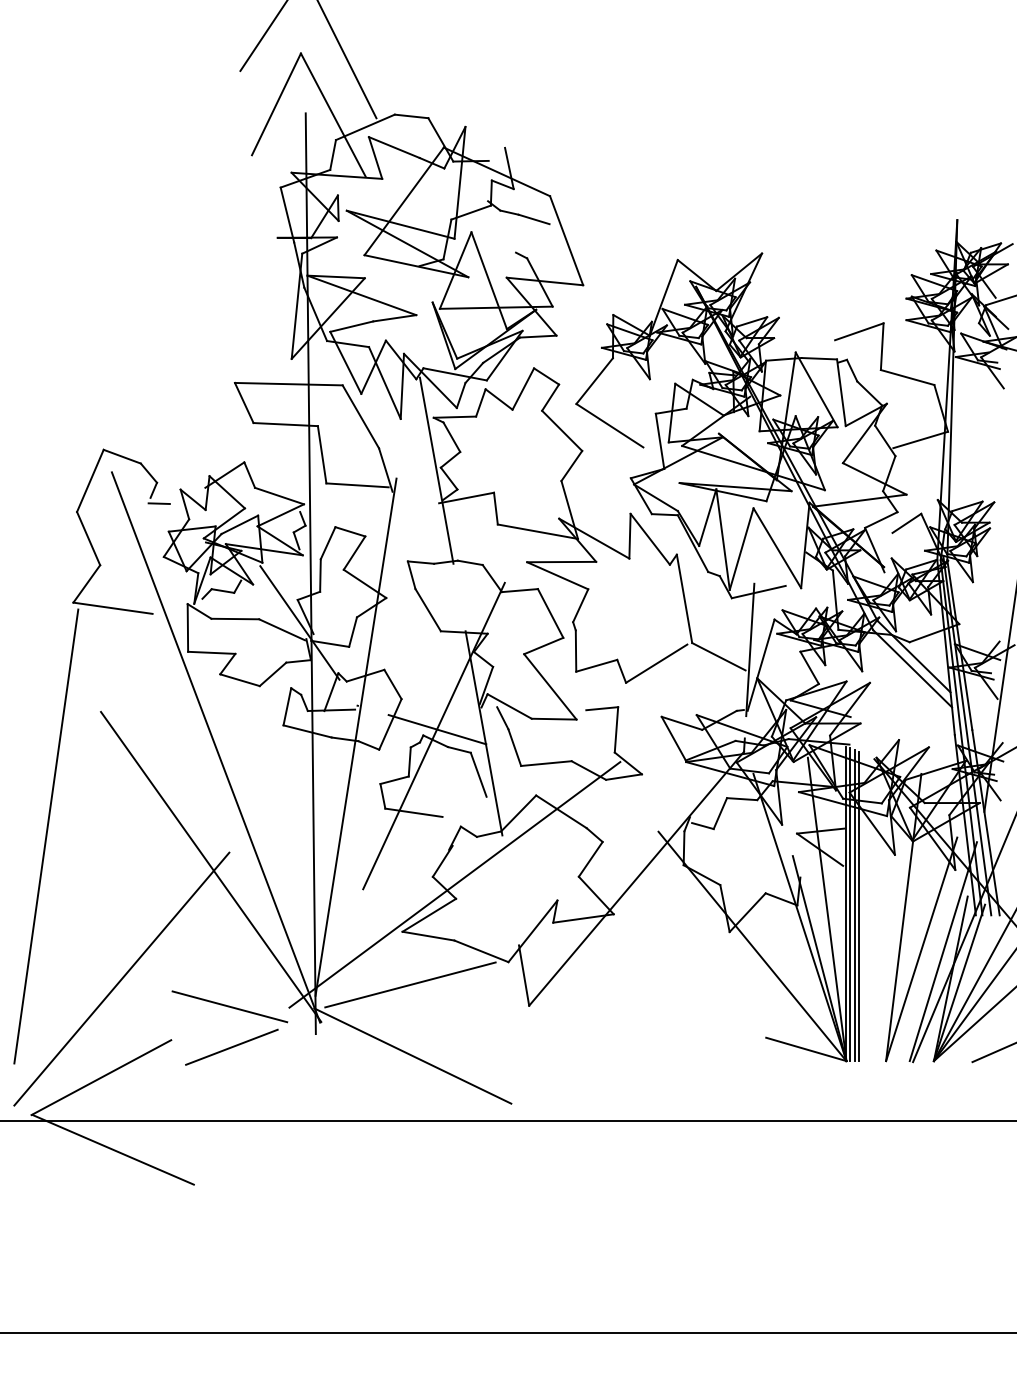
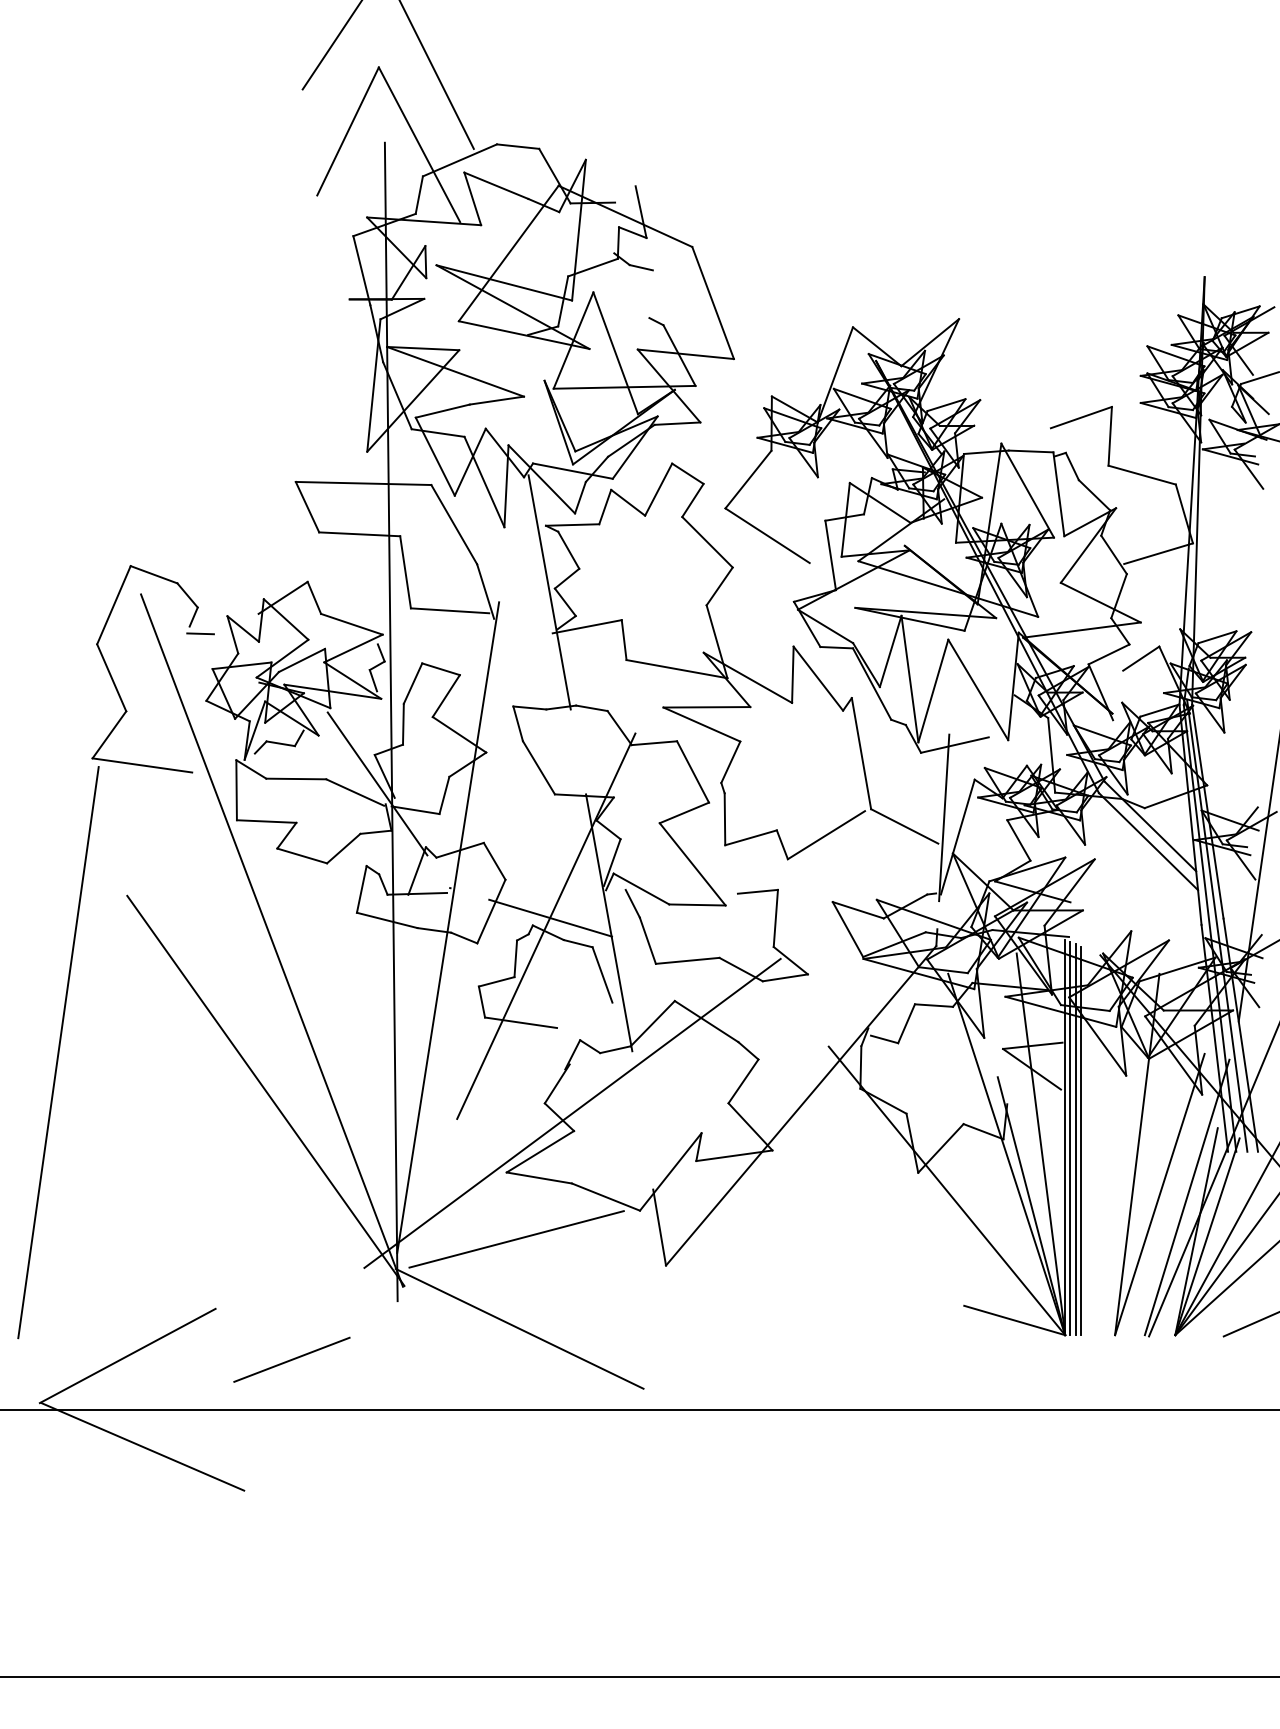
line: (533, 219) -> (671, 276), removed
line: (121, 978) -> (153, 1231), removed
line: (229, 1006) -> (289, 1266), removed
line: (231, 1047) -> (291, 1359), moved

